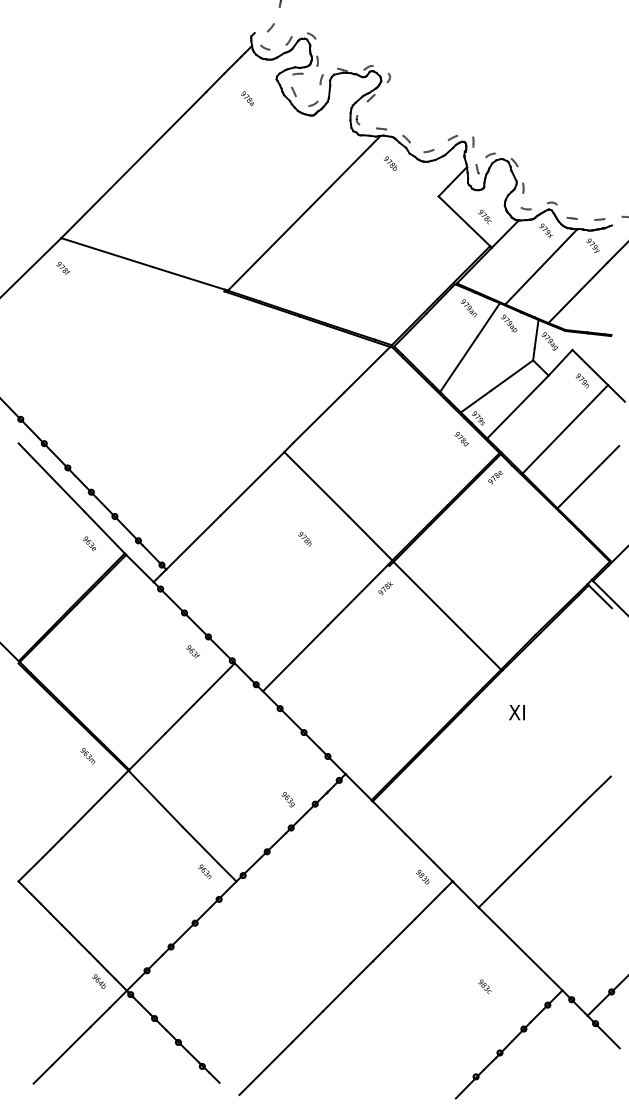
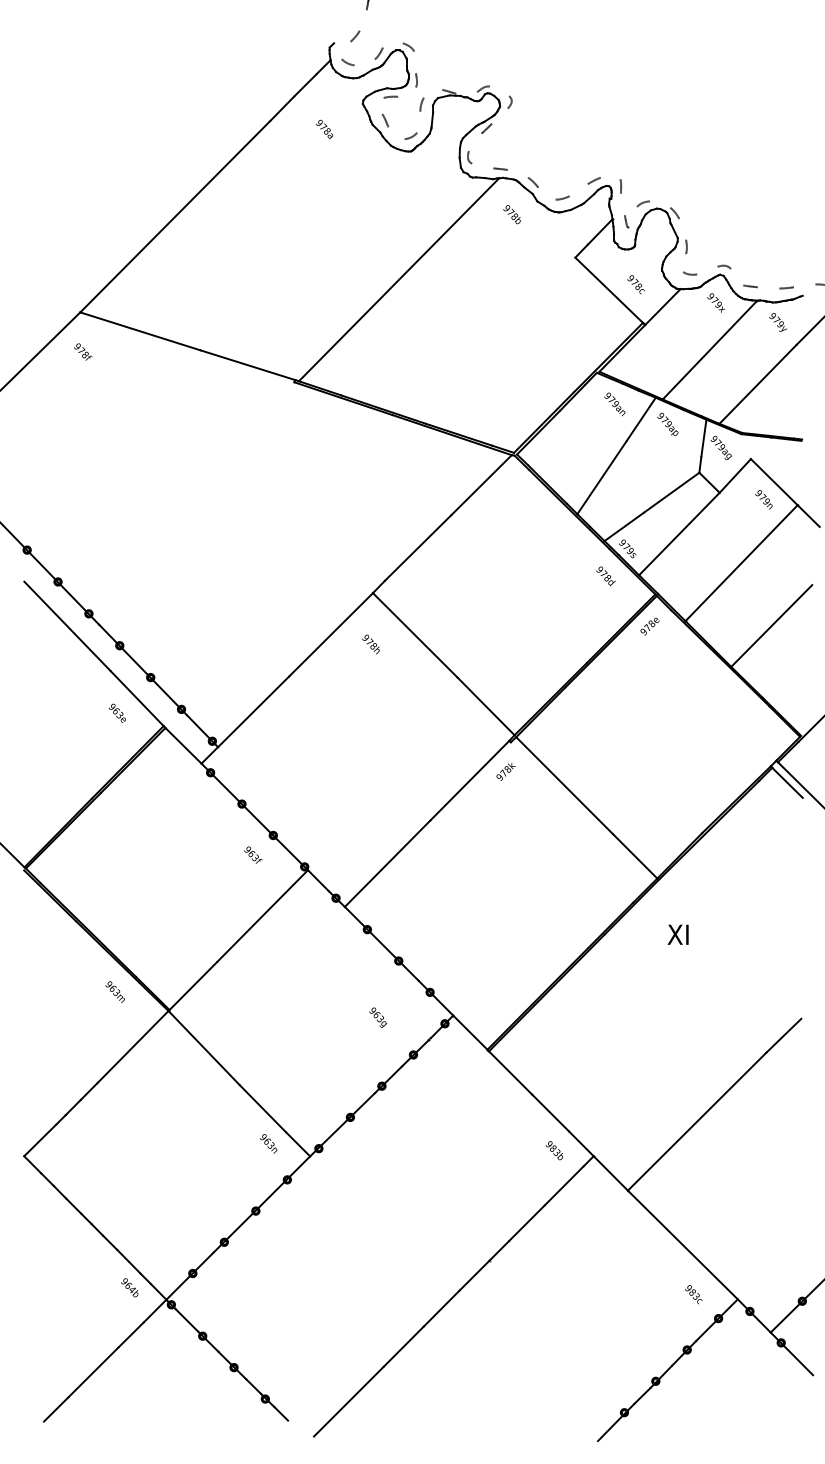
text: (304, 539) -> (370, 644), moved
text: (287, 799) -> (377, 1017), moved
text: (484, 986) -> (693, 1294), moved

